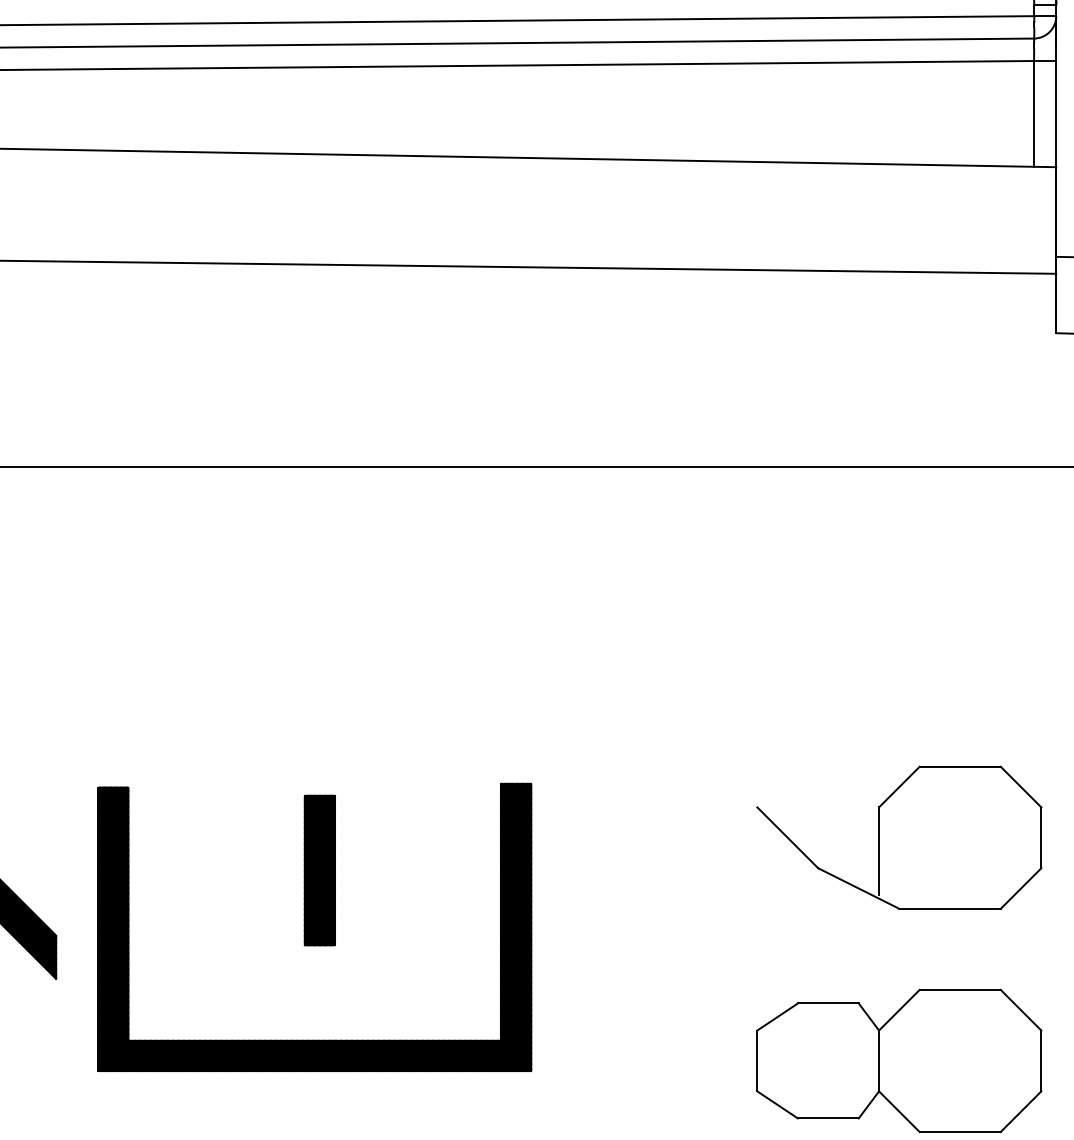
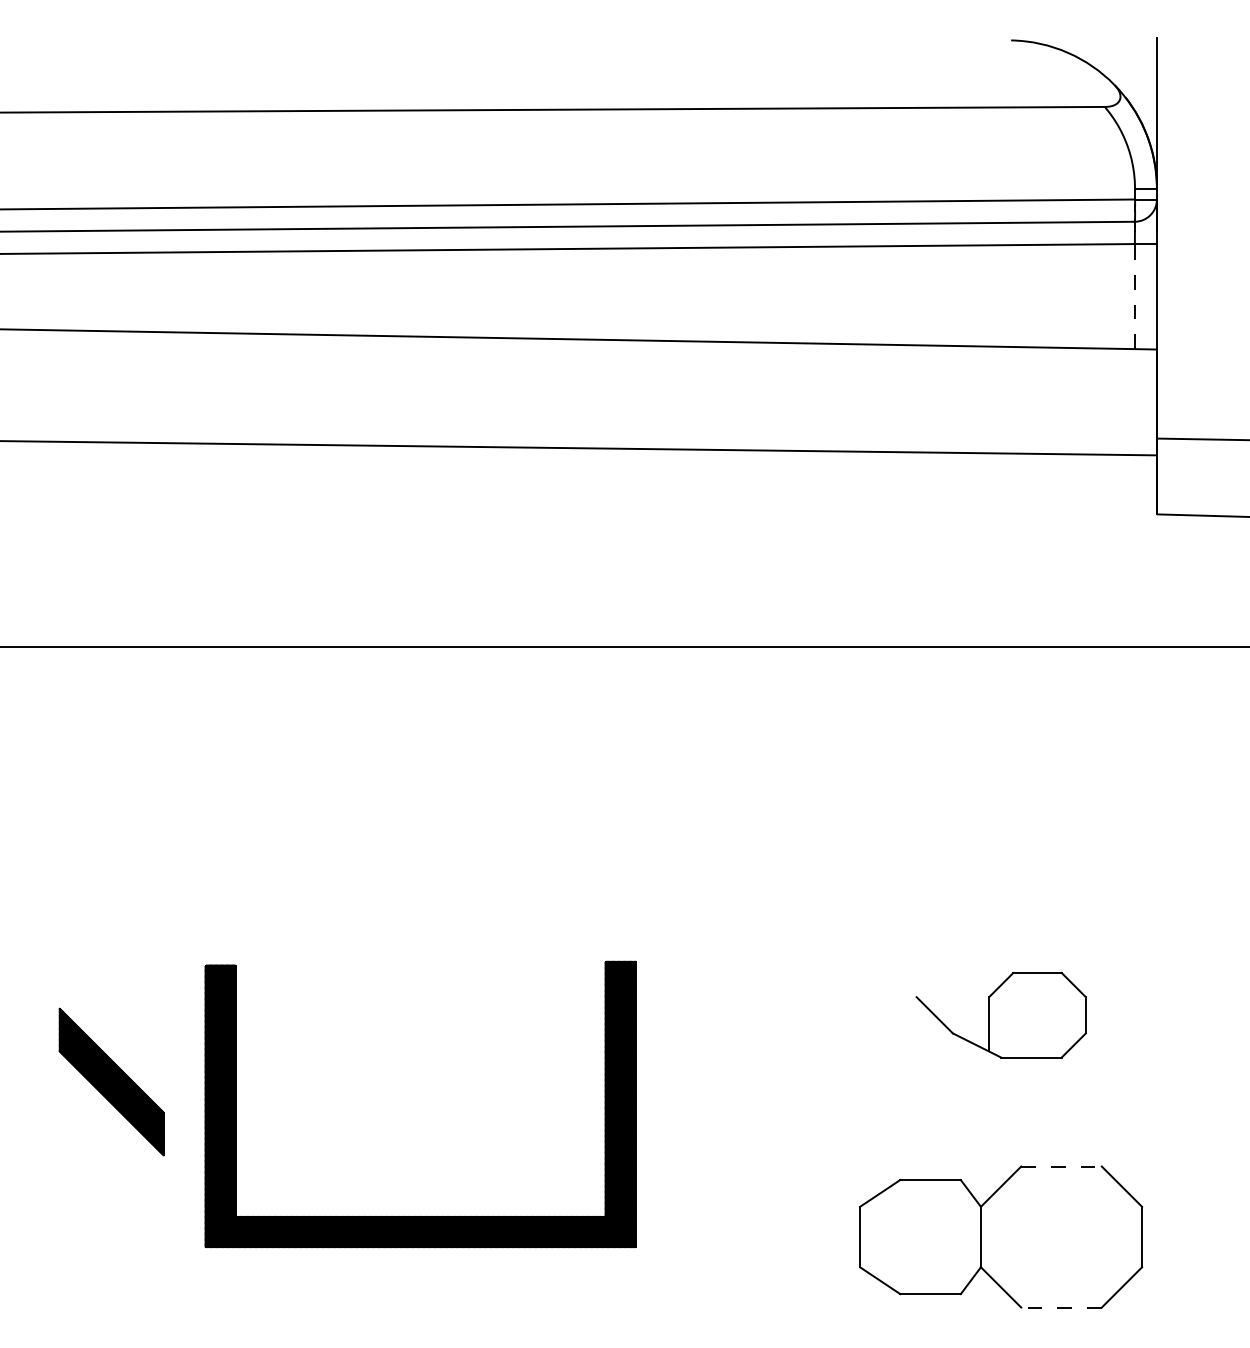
line: (1033, 113) -> (1134, 296), solid -> dashed
part: (899, 836) -> (1001, 1014), size x0.6
part: (319, 870) -> (425, 1047), removed
line: (961, 989) -> (1062, 1166), solid -> dashed
line: (960, 1131) -> (1061, 1307), solid -> dashed

